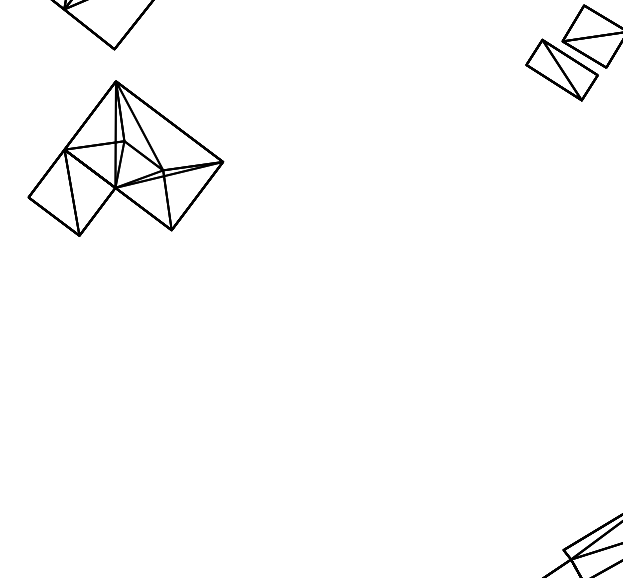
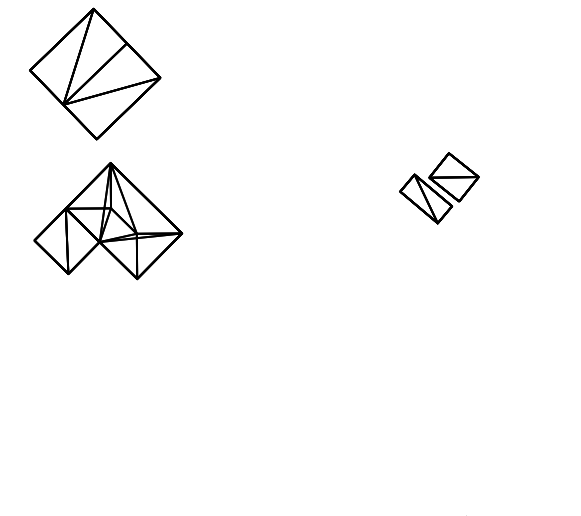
part: (123, 159) -> (108, 221), moved

